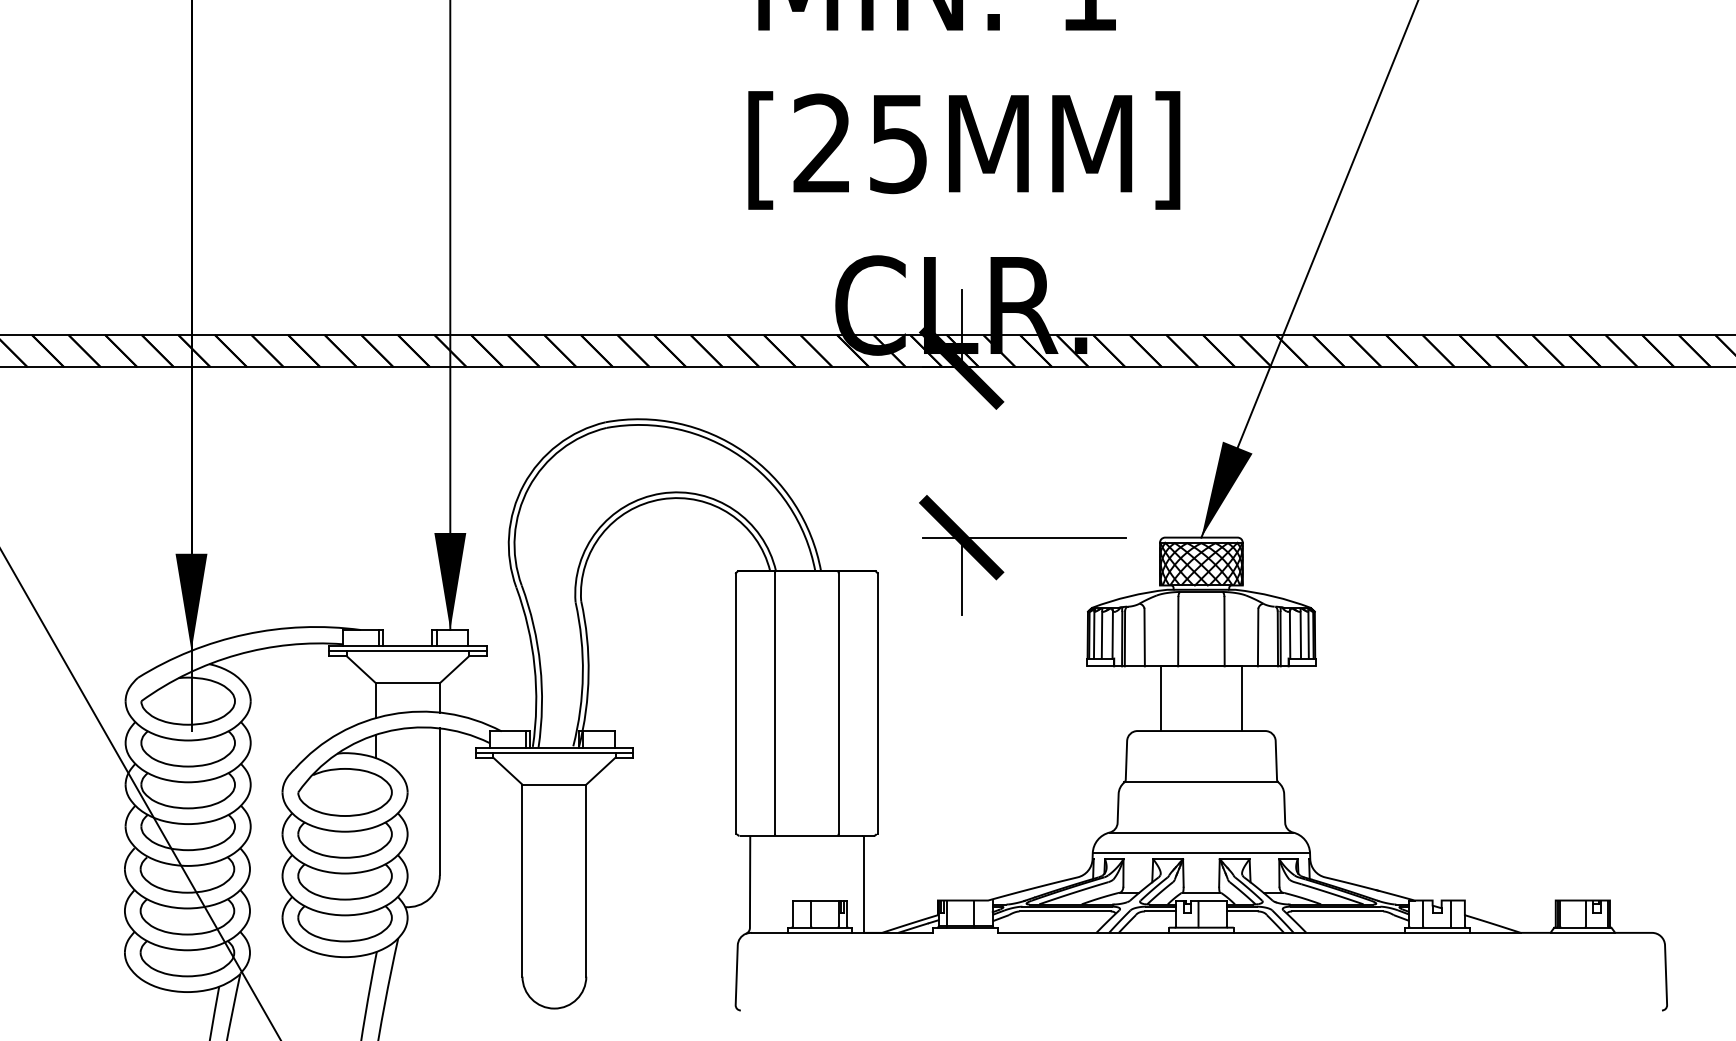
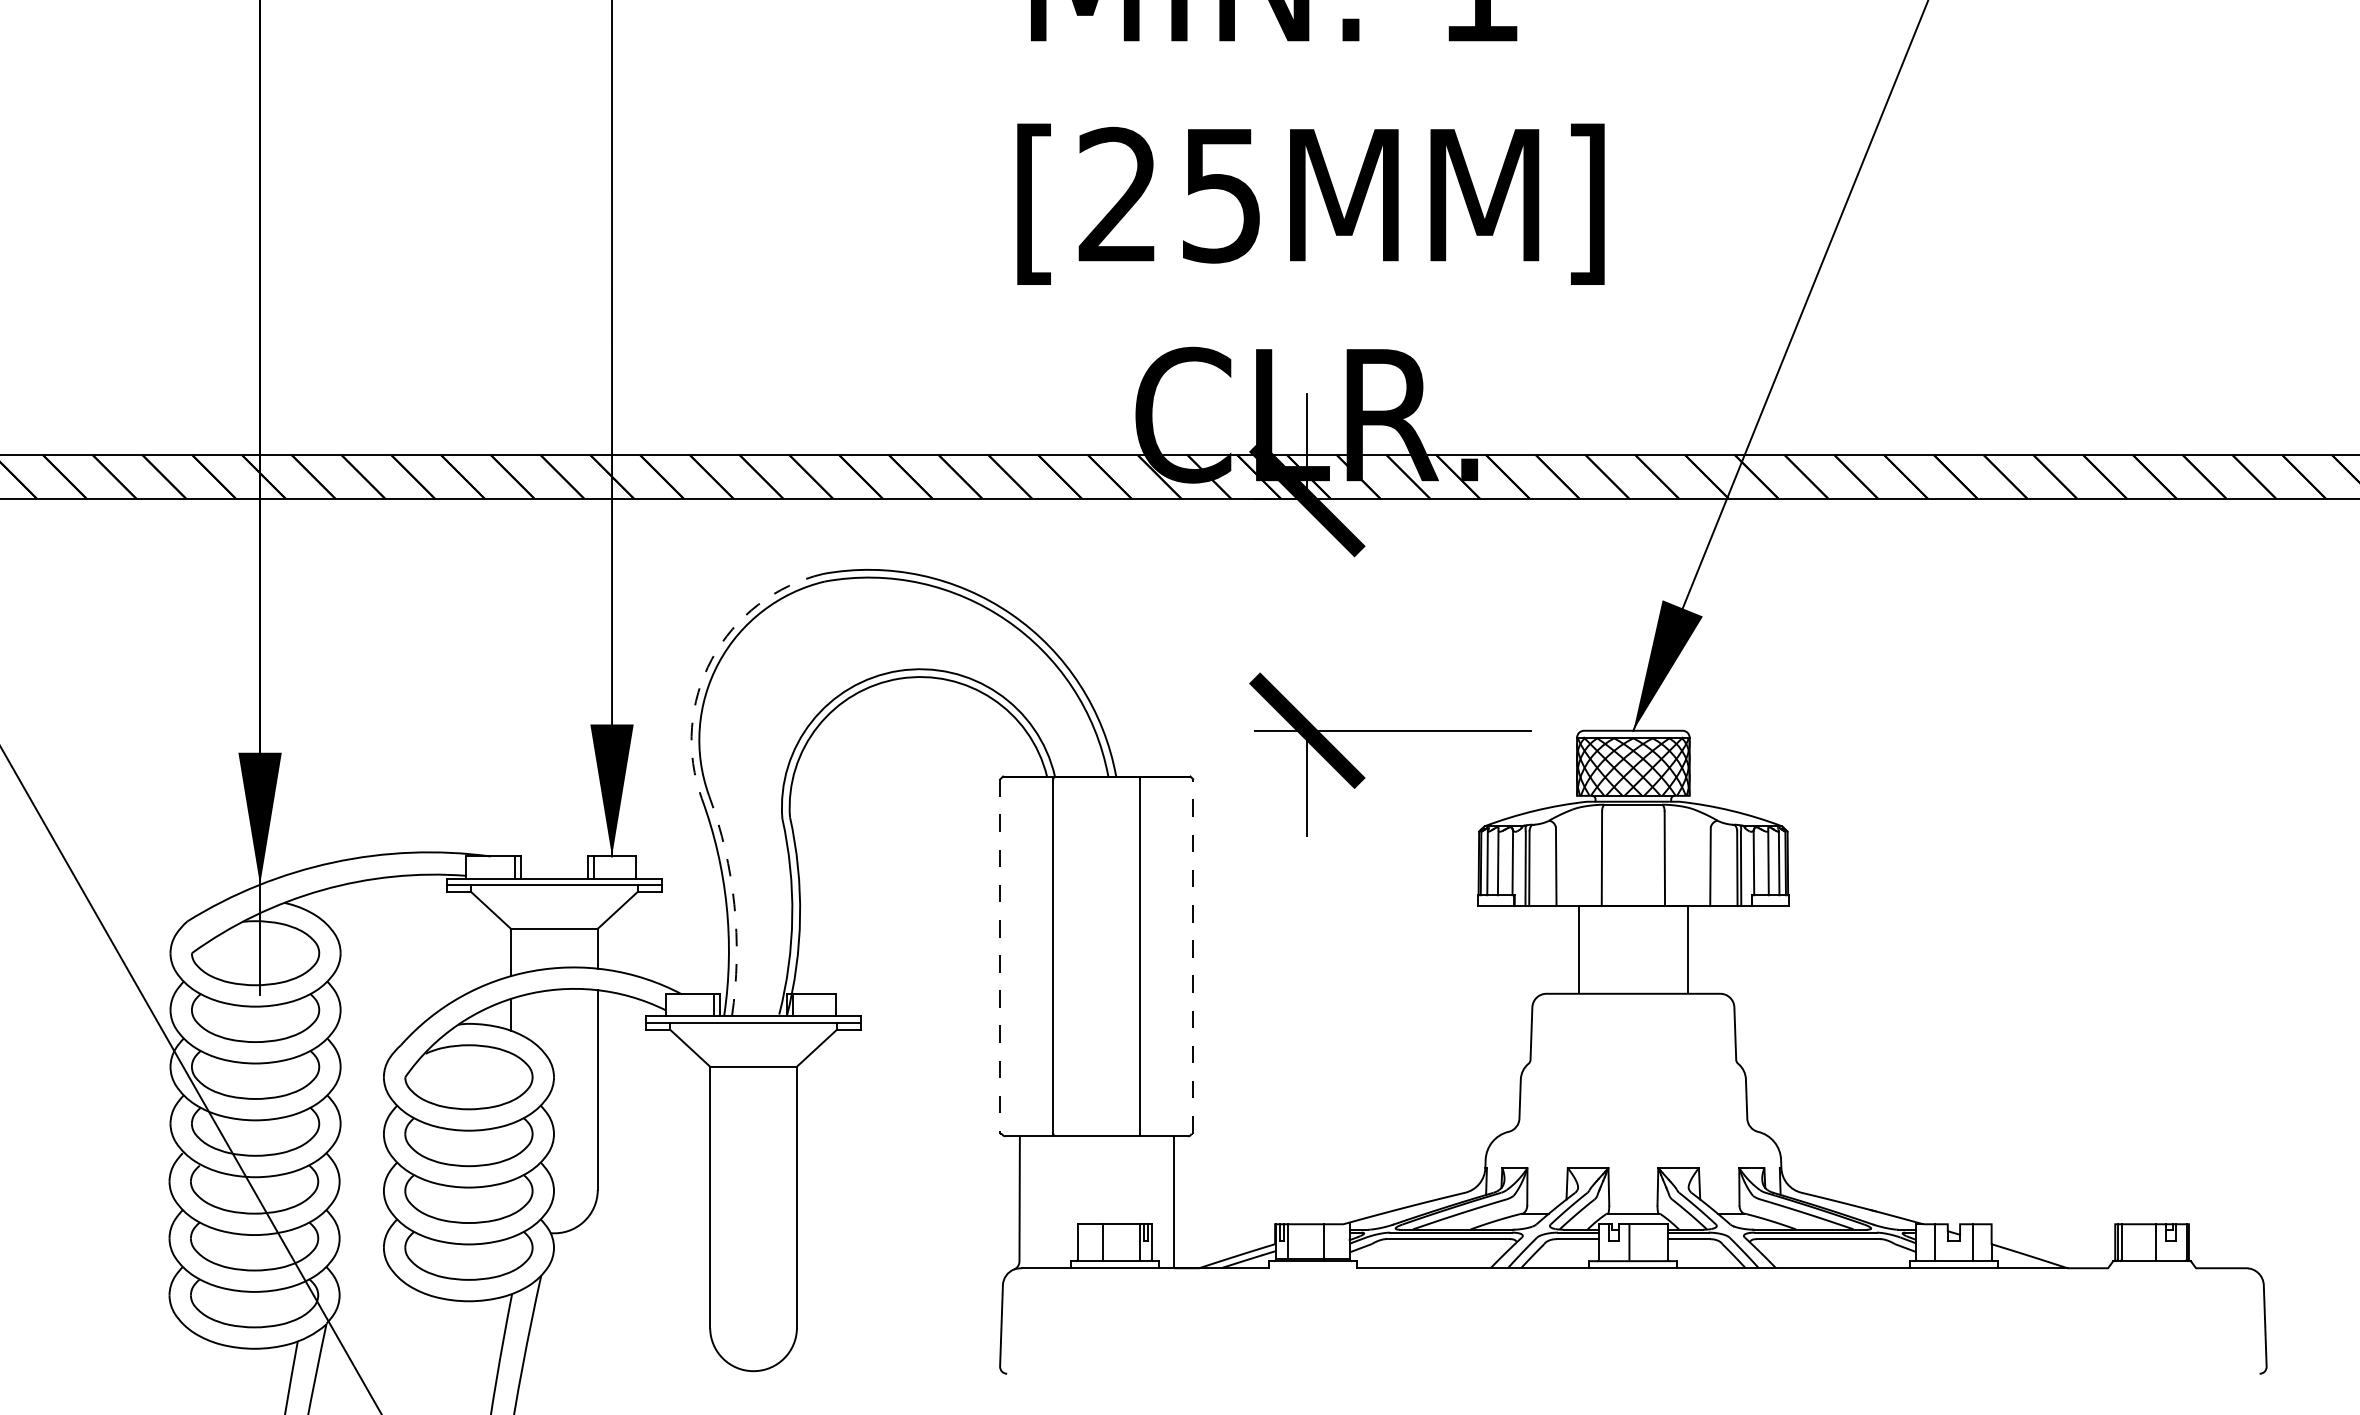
arc: (524, 485) -> (712, 659), solid -> dashed
arc: (540, 665) -> (734, 904), solid -> dashed
line: (877, 702) -> (1193, 955), solid -> dashed
line: (735, 703) -> (1000, 956), solid -> dashed
line: (1201, 782) -> (1633, 1063), removed
line: (1201, 832) -> (1633, 1131), removed
line: (1201, 852) -> (1633, 1159), removed
line: (1583, 933) -> (2152, 1268), removed

